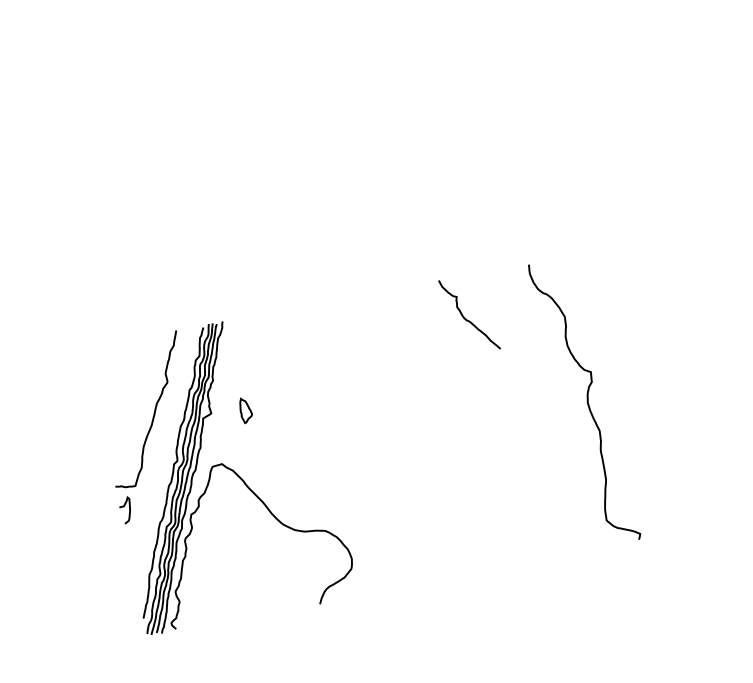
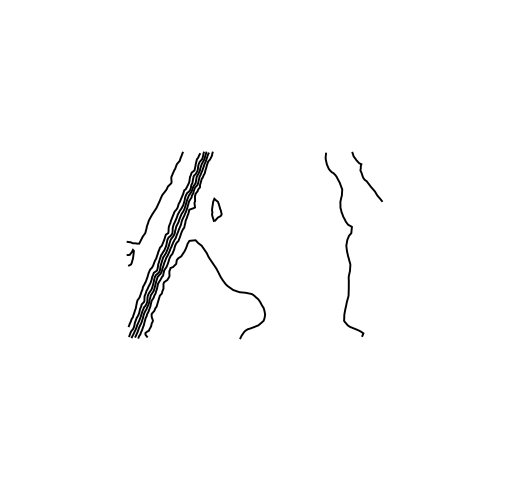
curve: (586, 401) -> (345, 244), moved
part: (245, 410) -> (216, 209), size x1.43

